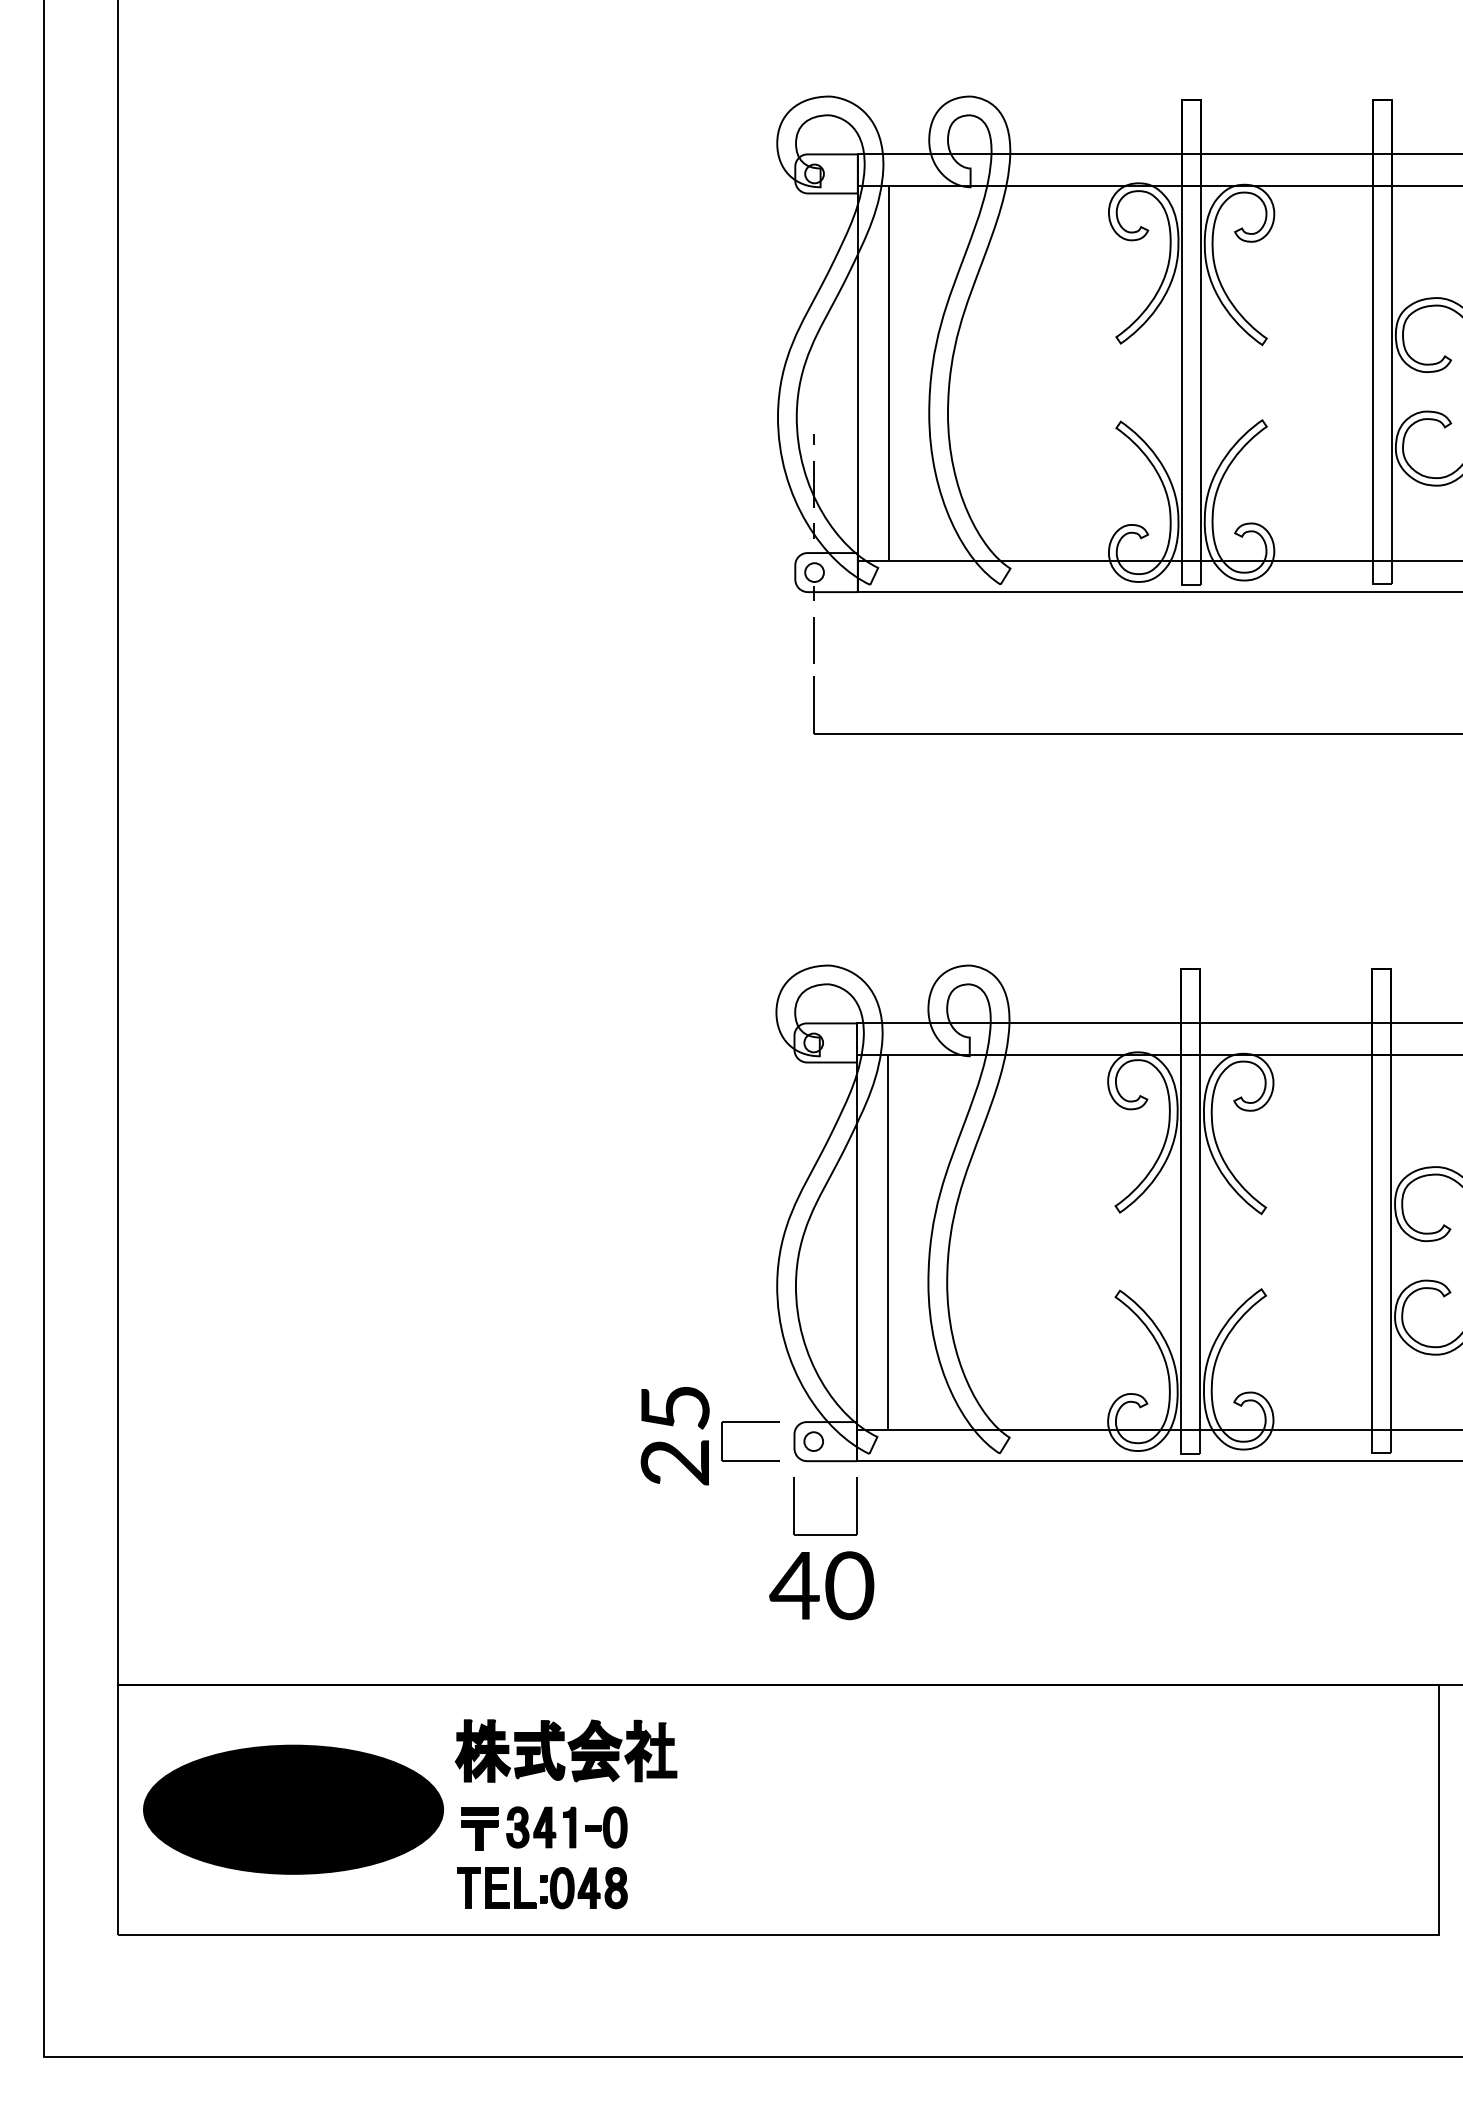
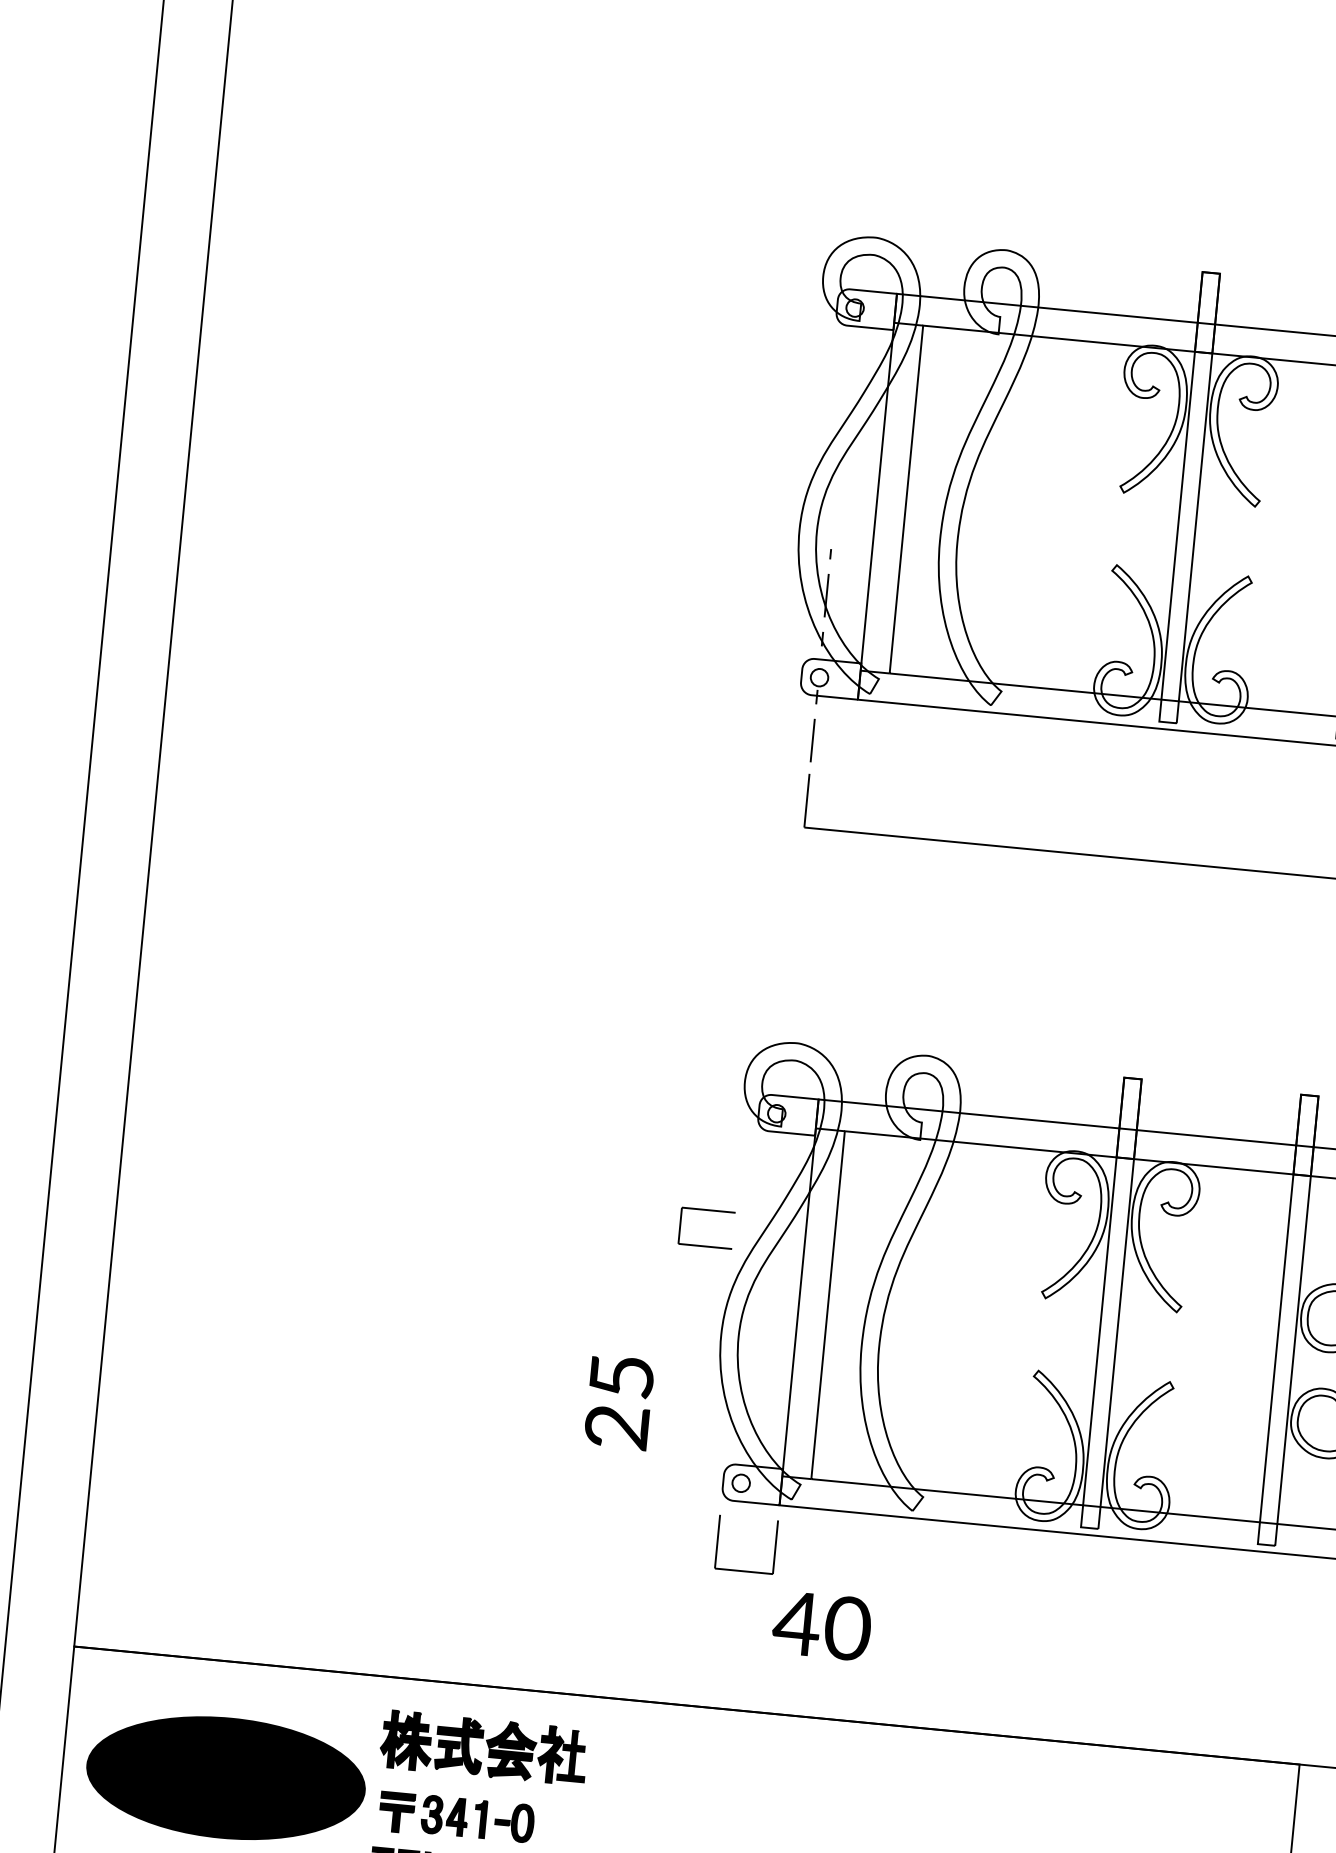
part: (750, 1422) -> (708, 1210), moved
text: (674, 1436) -> (618, 1403), moved
text: (821, 1585) -> (821, 1625), moved

